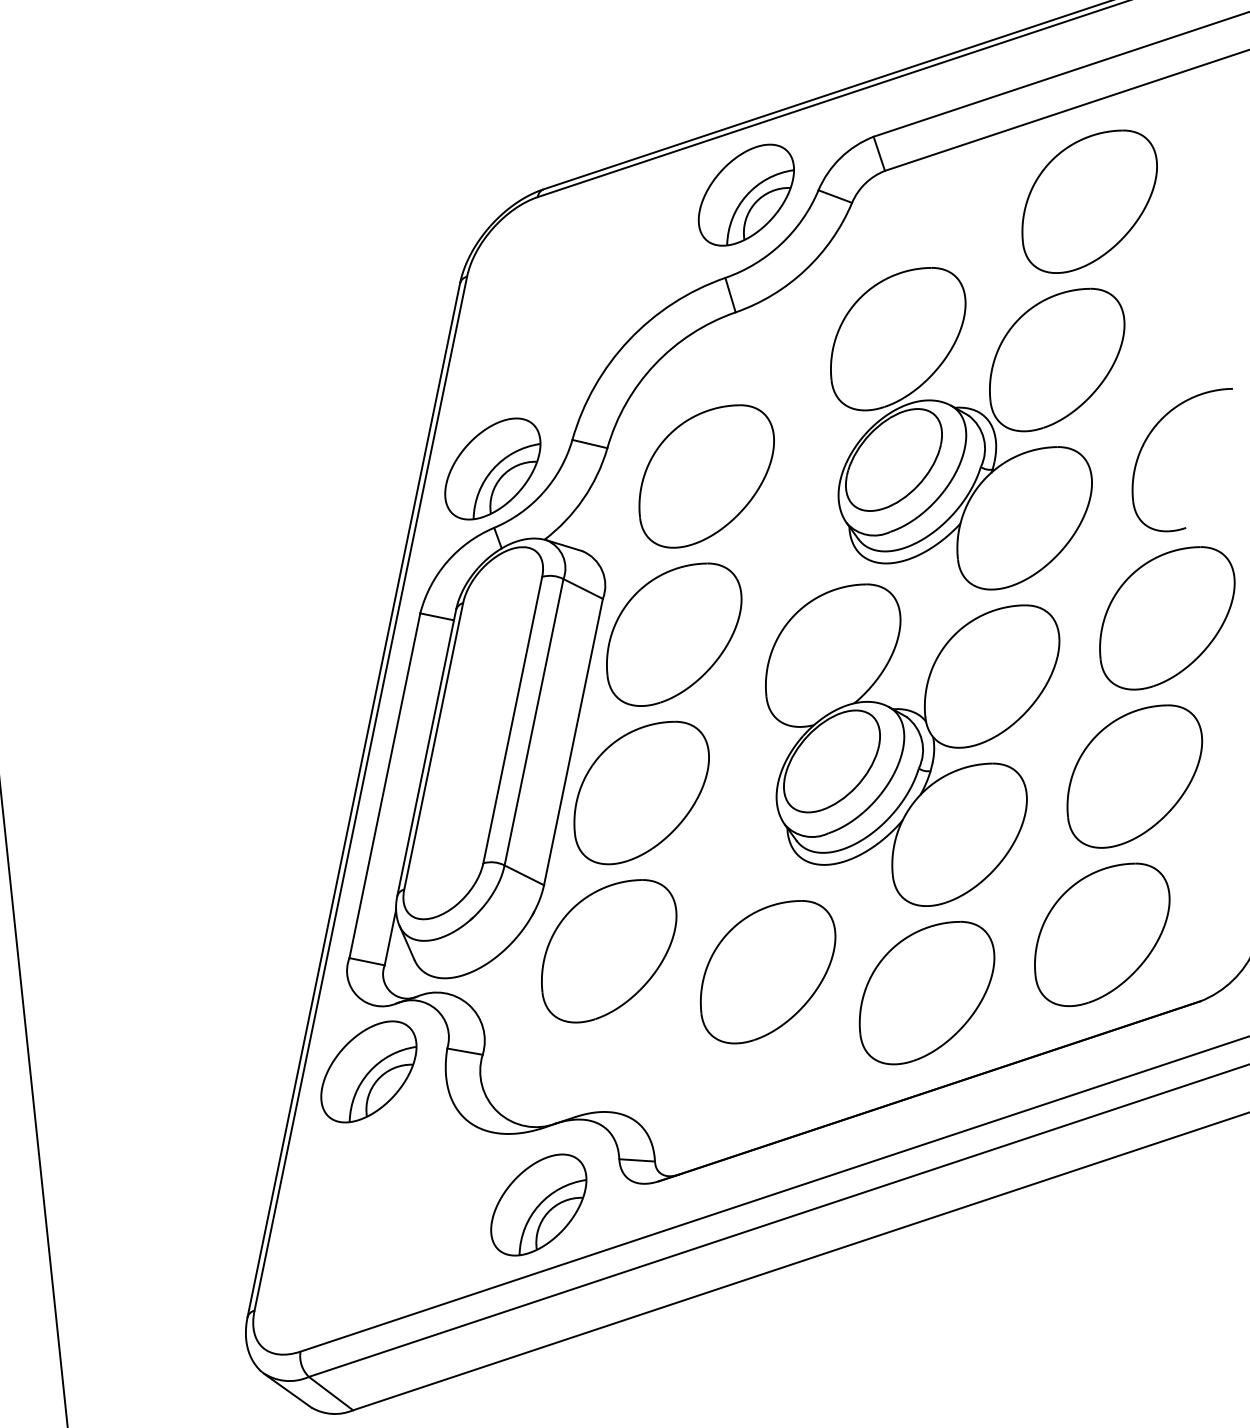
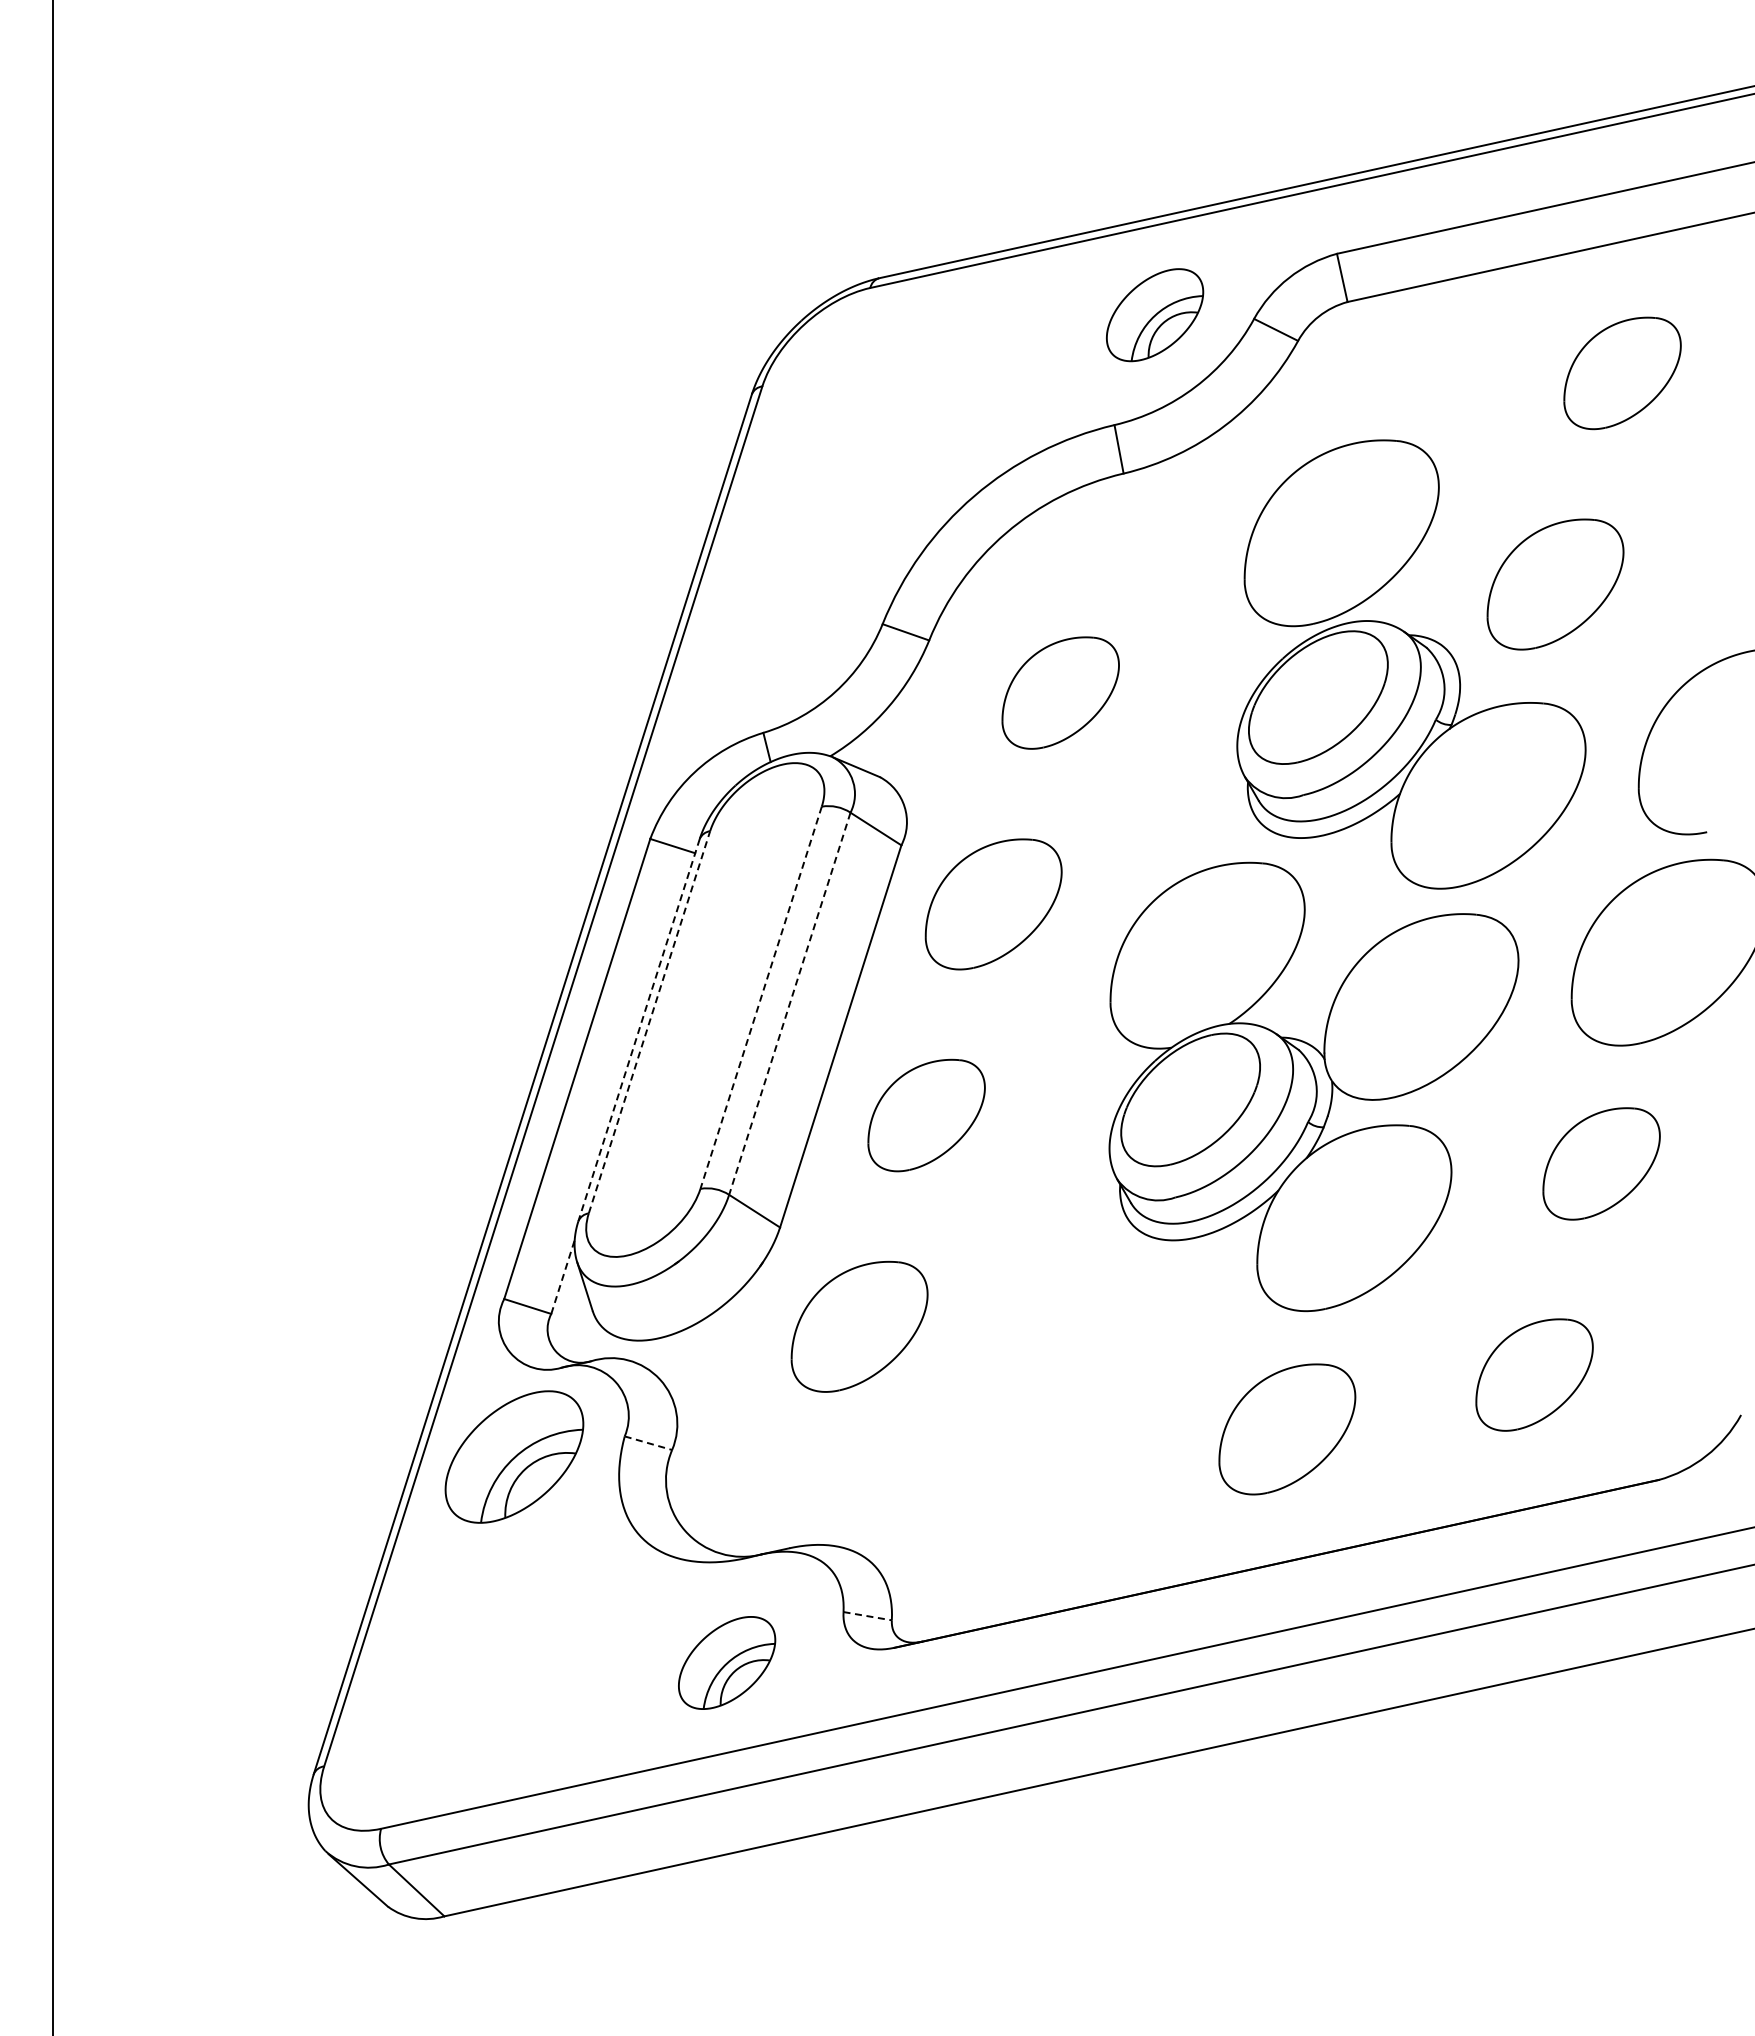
part: (745, 194) -> (1154, 314), size x0.7
part: (1089, 201) -> (1622, 373), size x0.6
part: (1057, 359) -> (1555, 584), size x0.7
part: (492, 469) -> (769, 652), removed
part: (706, 475) -> (1060, 692), size x0.6
part: (674, 634) -> (993, 904), size x0.7
line: (513, 719) -> (761, 997), solid -> dashed
line: (533, 722) -> (789, 1004), solid -> dashed
line: (433, 746) -> (649, 1022), solid -> dashed
line: (426, 753) -> (638, 1030), solid -> dashed
part: (1134, 776) -> (1601, 1163), size x0.6
part: (641, 792) -> (926, 1115), size x0.6
part: (1102, 934) -> (1534, 1374), size x0.6
line: (390, 937) -> (563, 1277), solid -> dashed
part: (609, 950) -> (859, 1326), size x0.7
part: (768, 971) -> (1073, 1377), removed
part: (927, 993) -> (1287, 1429), size x0.7
line: (465, 1051) -> (648, 1443), solid -> dashed
line: (637, 1160) -> (868, 1616), solid -> dashed
part: (538, 1204) -> (726, 1662), size x0.7

